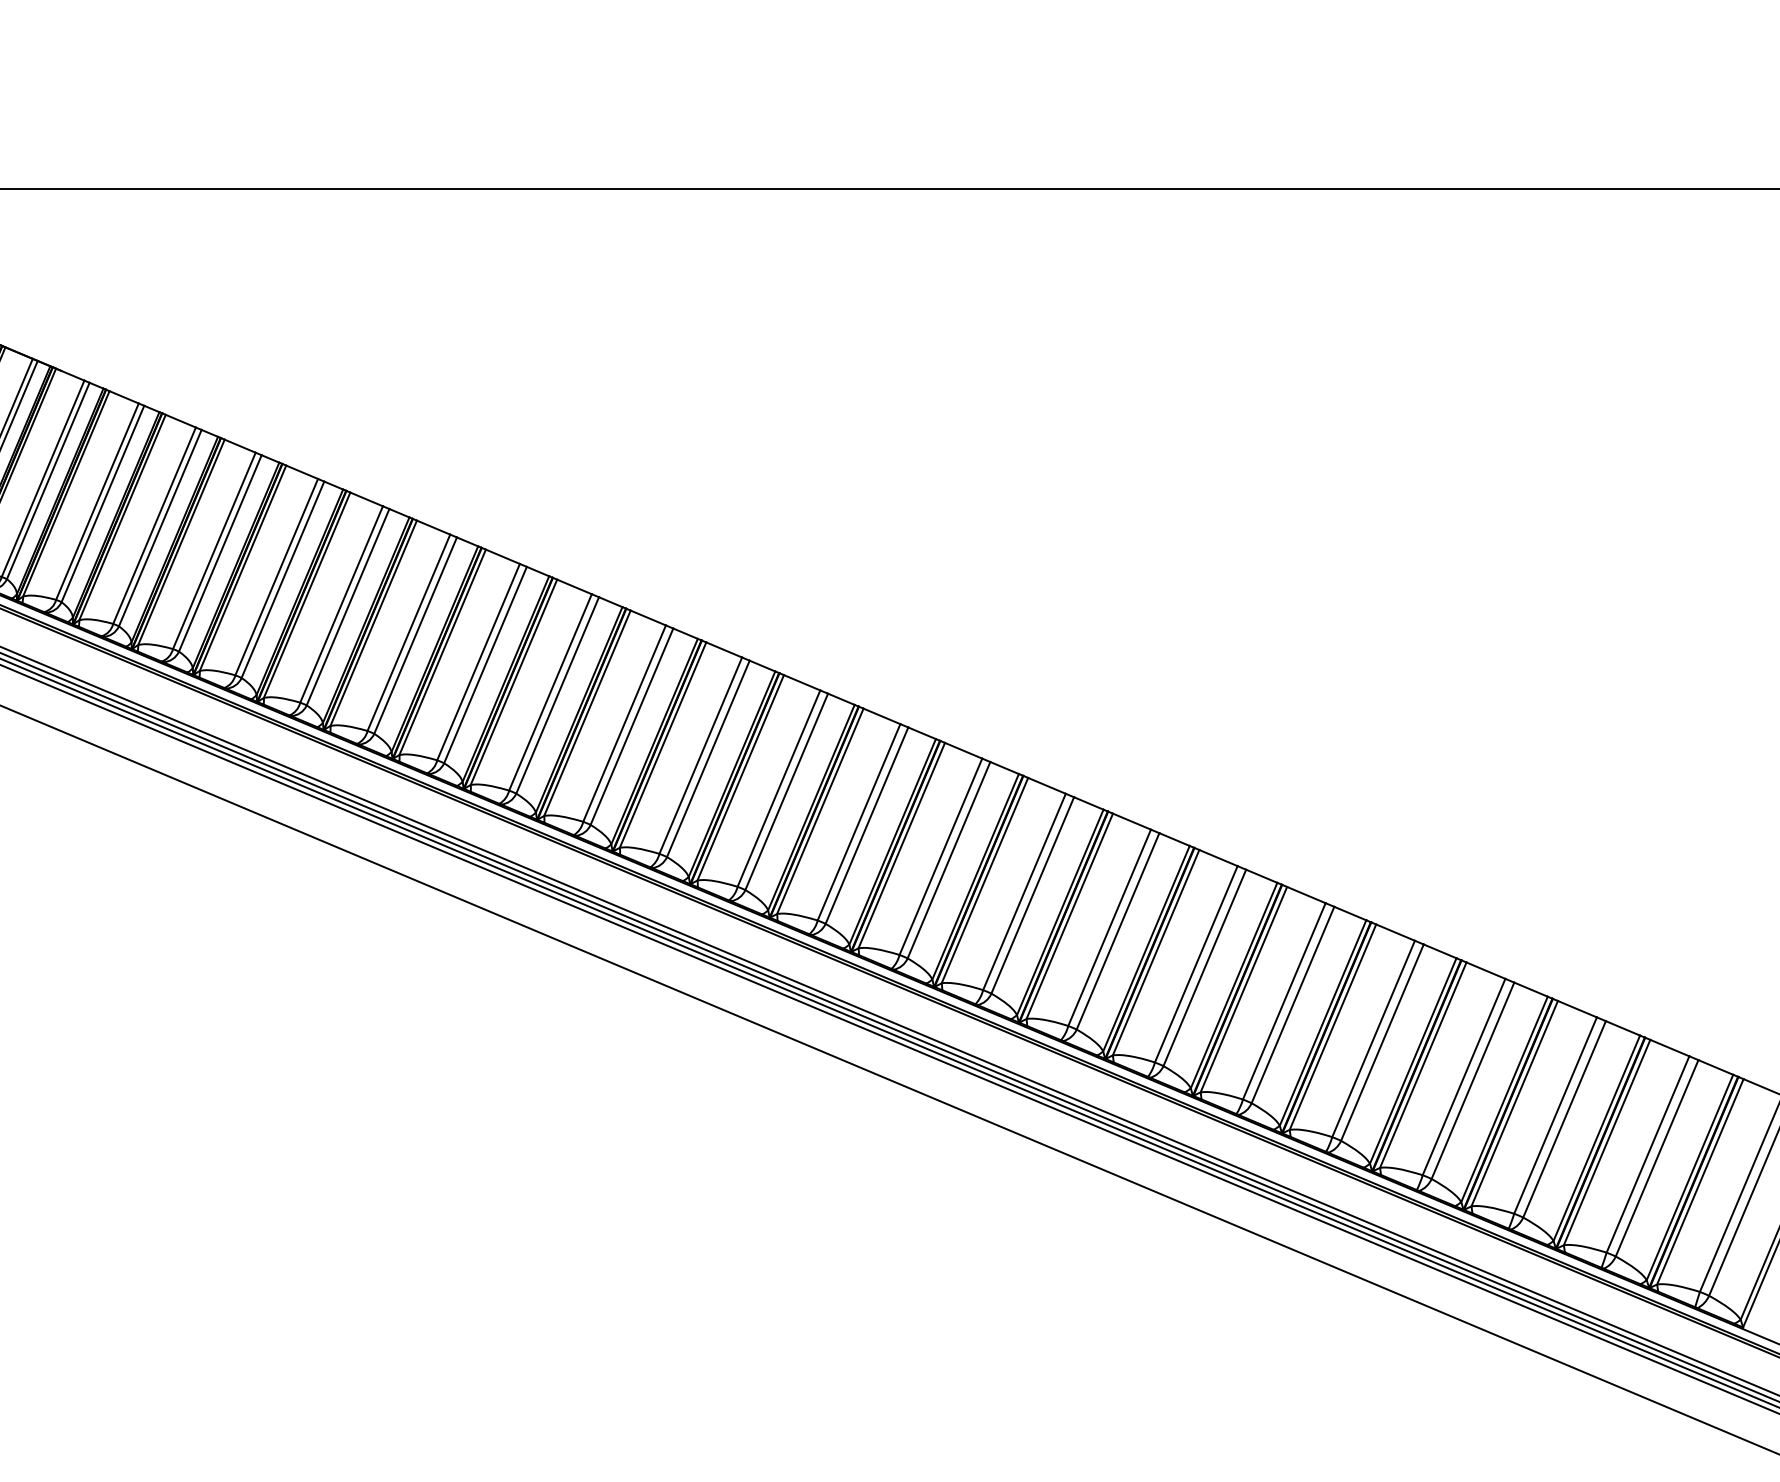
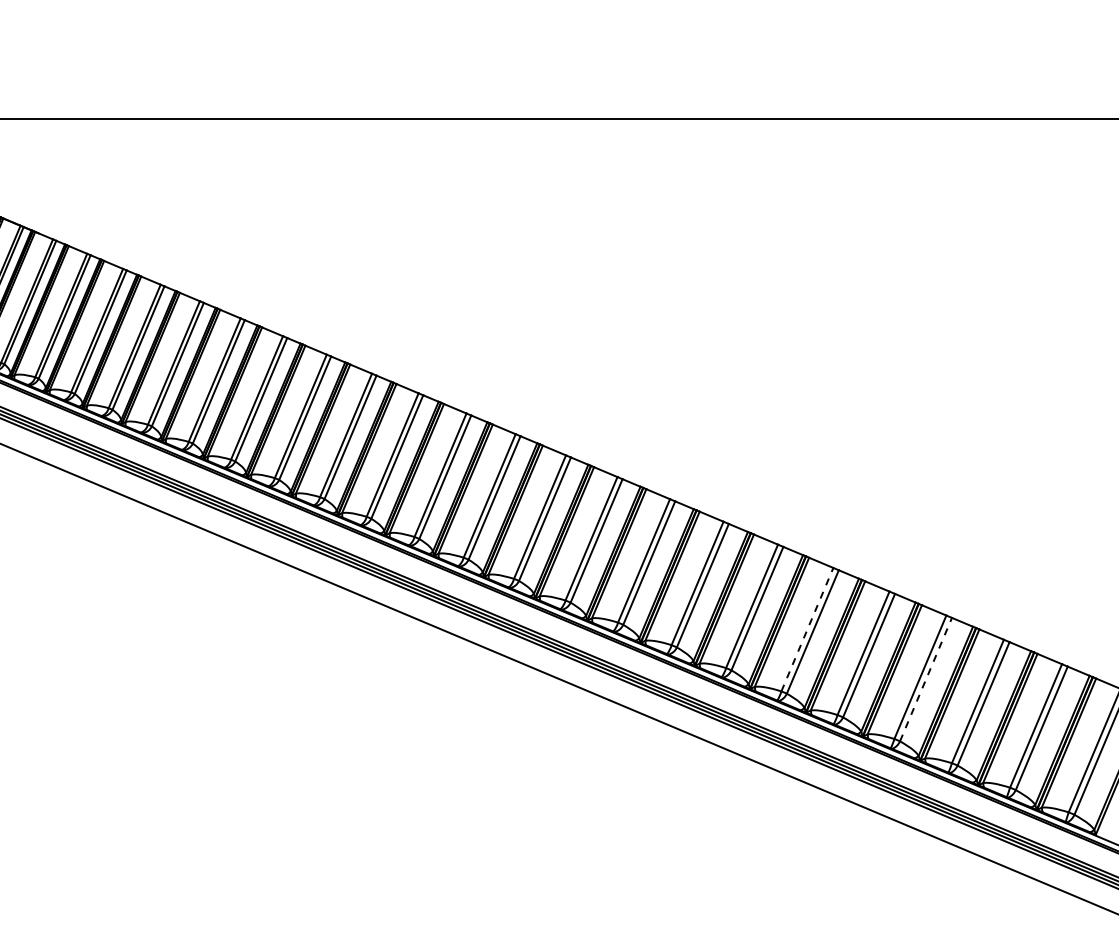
line: (1284, 1001) -> (807, 629), solid -> dashed
line: (1473, 1080) -> (926, 679), solid -> dashed

